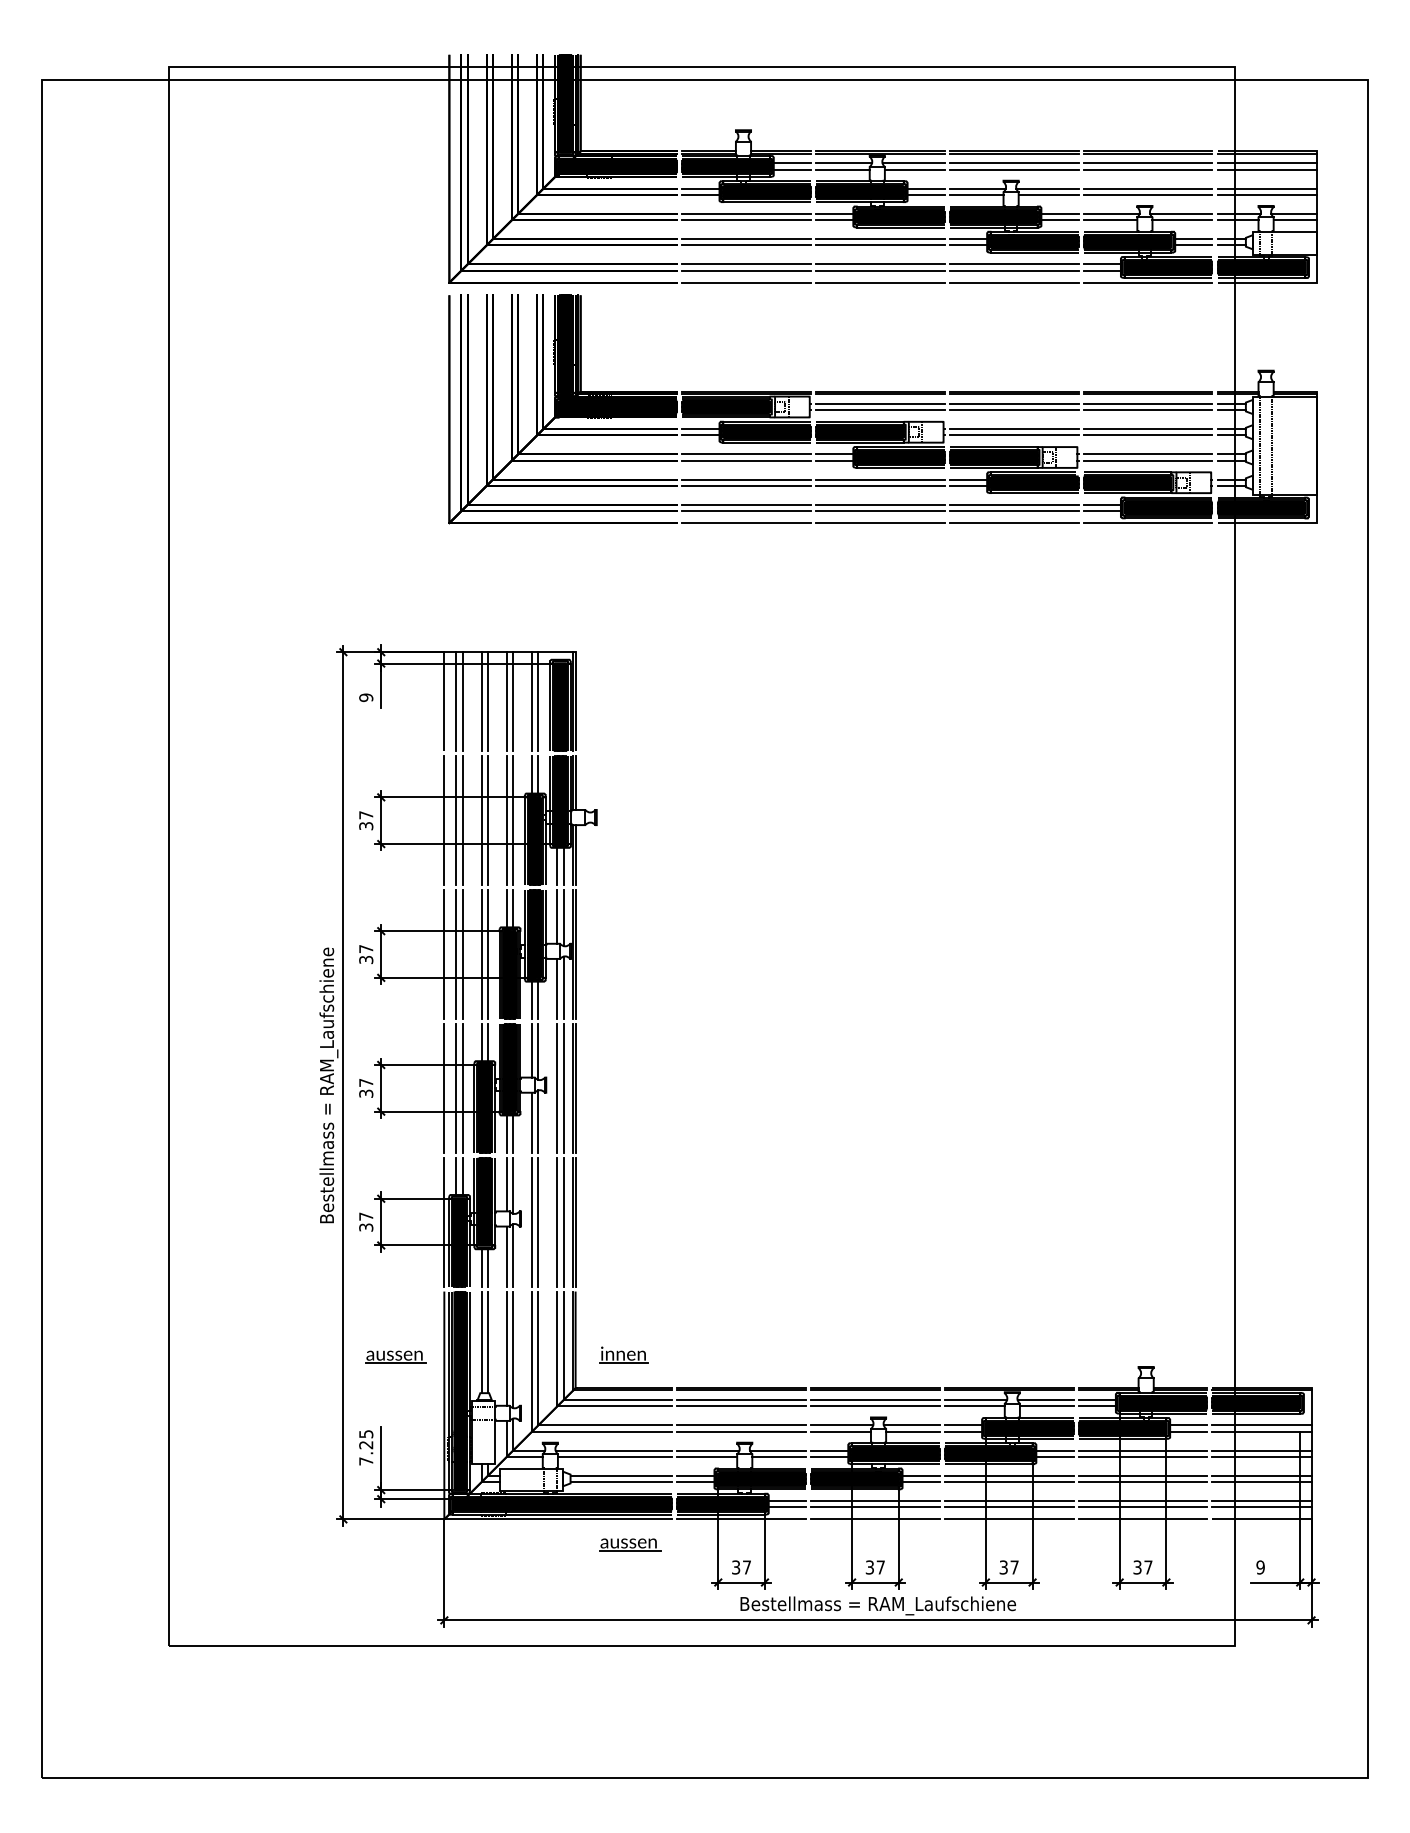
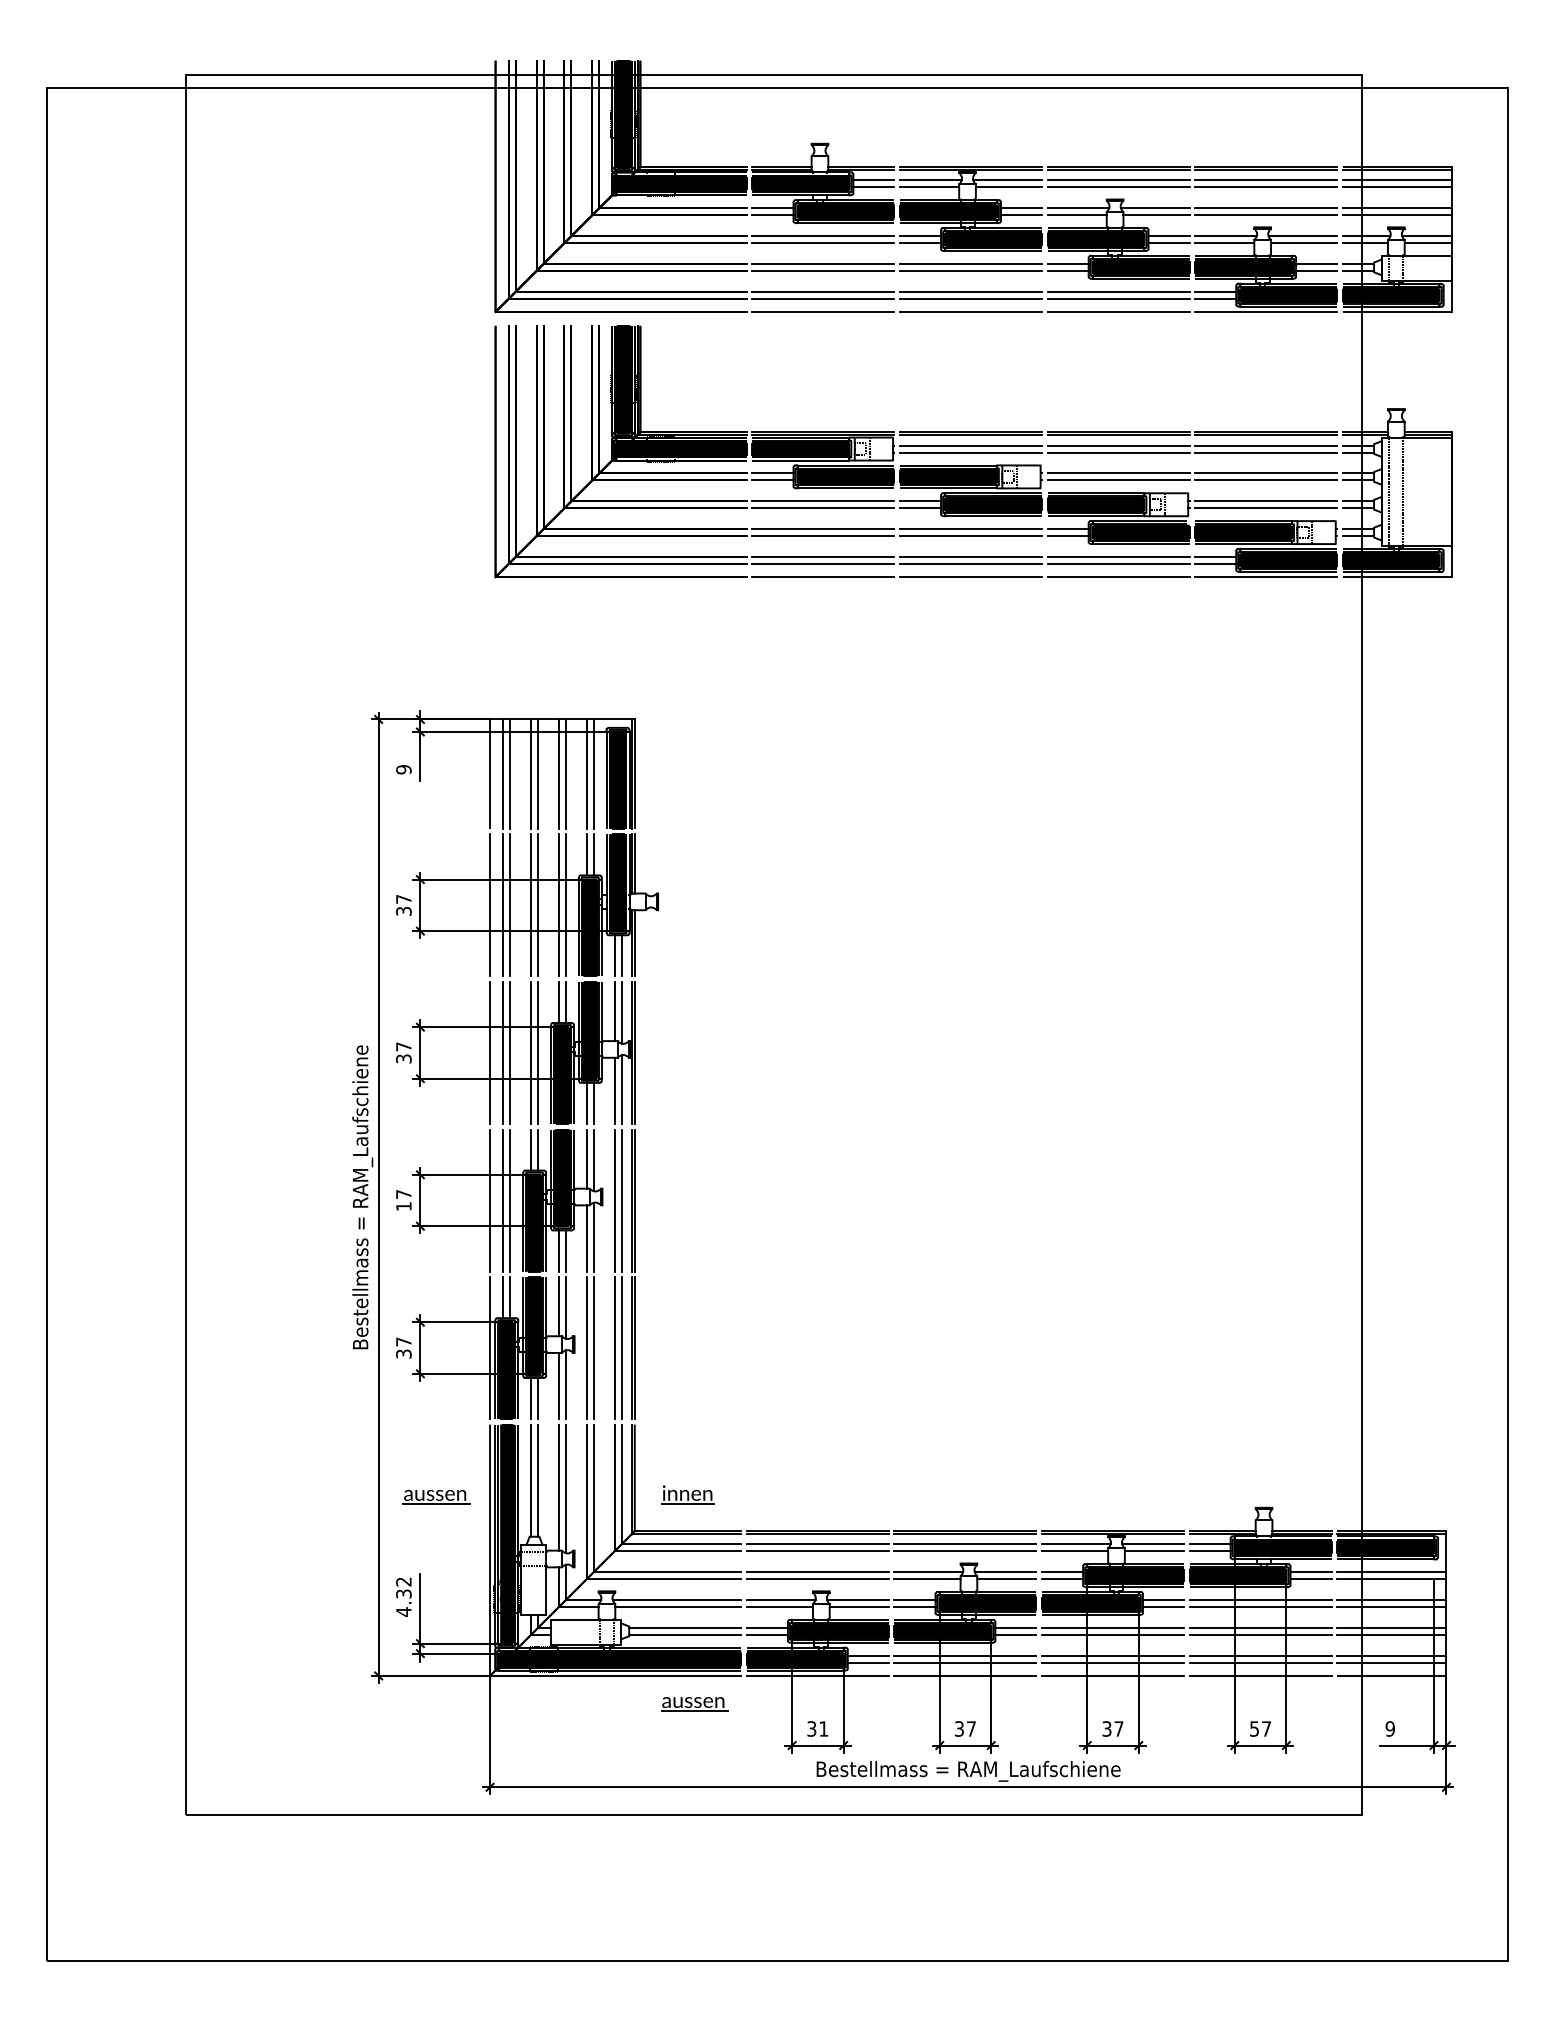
text: (365, 1093) -> (403, 1206), 37 -> 17
text: (365, 1448) -> (403, 1597), 7.25 -> 4.32
text: (746, 1567) -> (823, 1728), 37 -> 31
text: (1137, 1567) -> (1254, 1728), 37 -> 57

